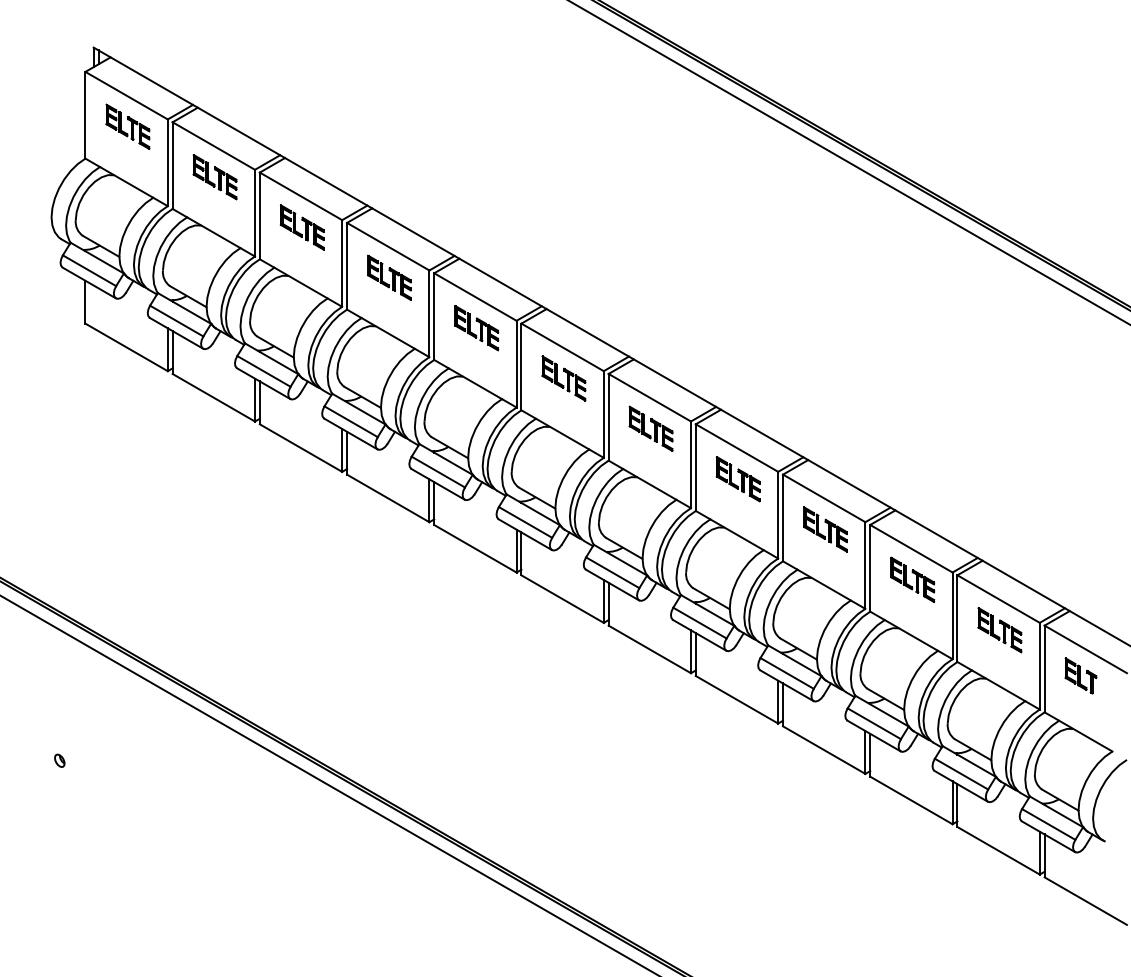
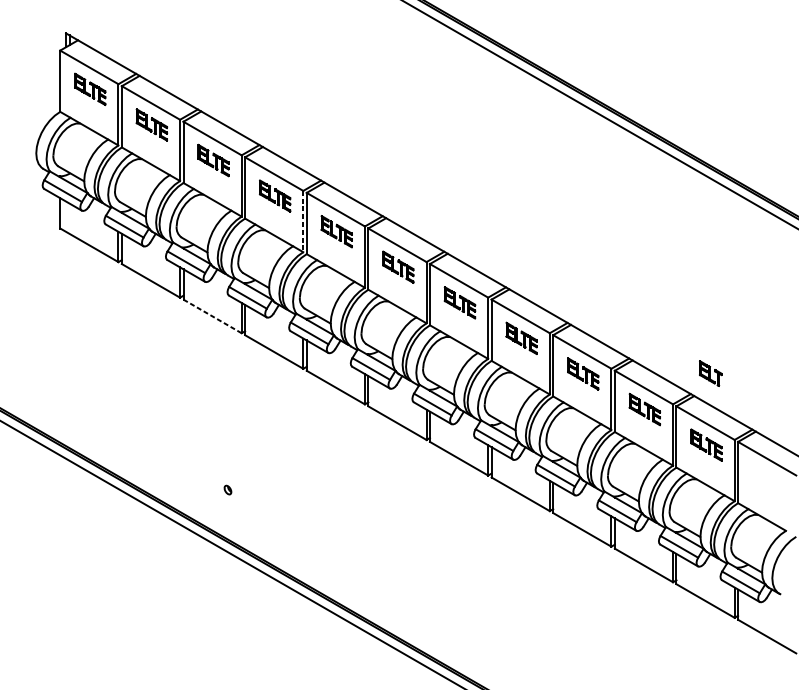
line: (429, 314) -> (303, 222), solid -> dashed
line: (301, 448) -> (212, 316), solid -> dashed
part: (1080, 675) -> (710, 373), moved
part: (59, 760) -> (227, 489), moved

